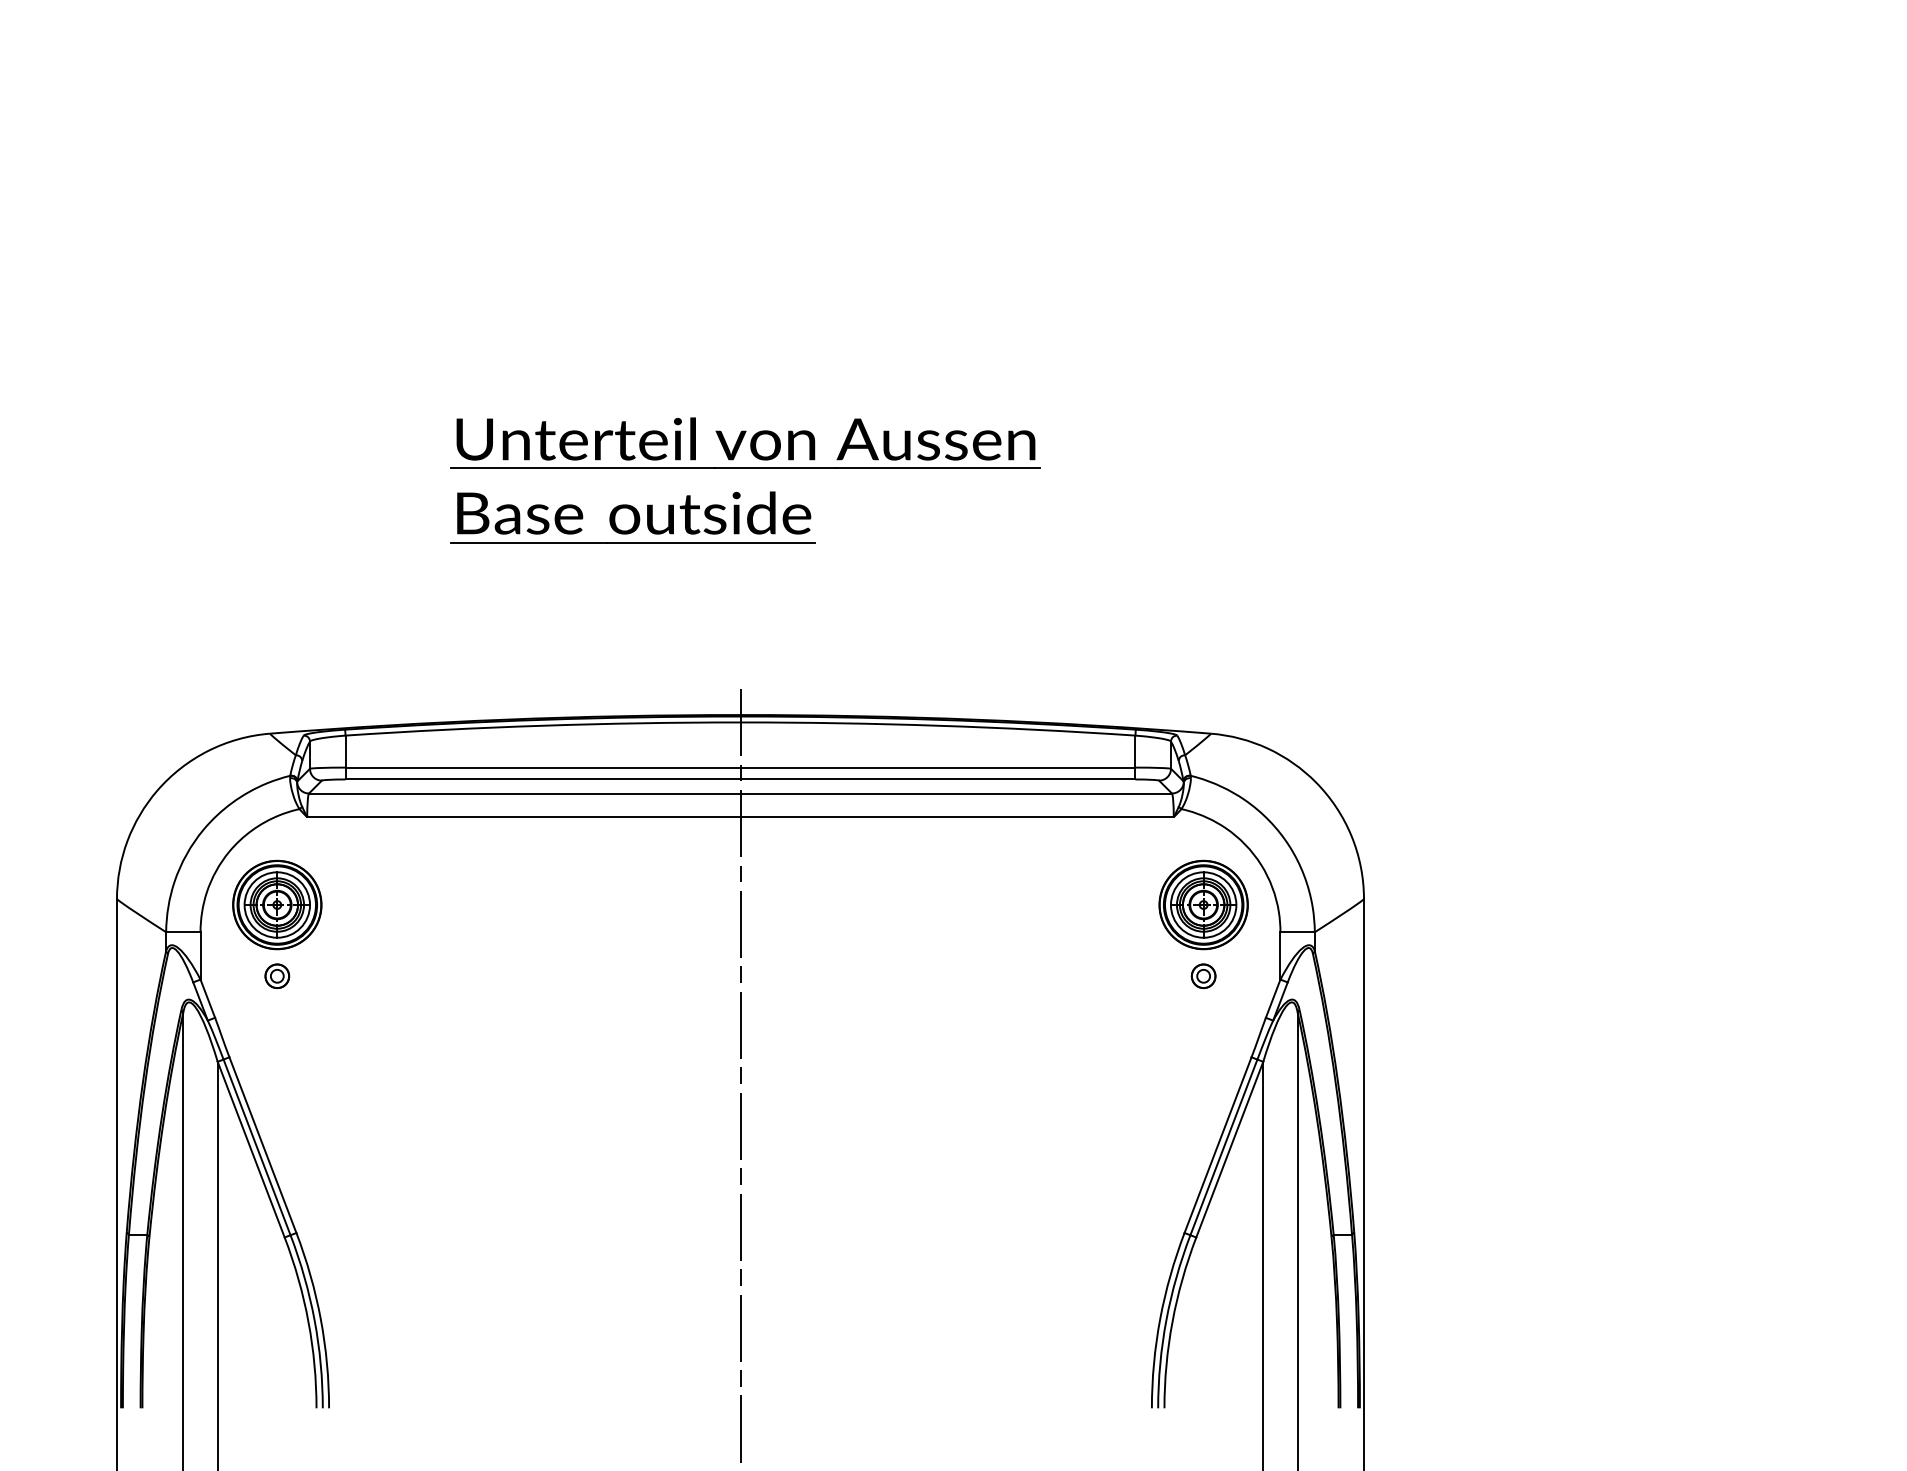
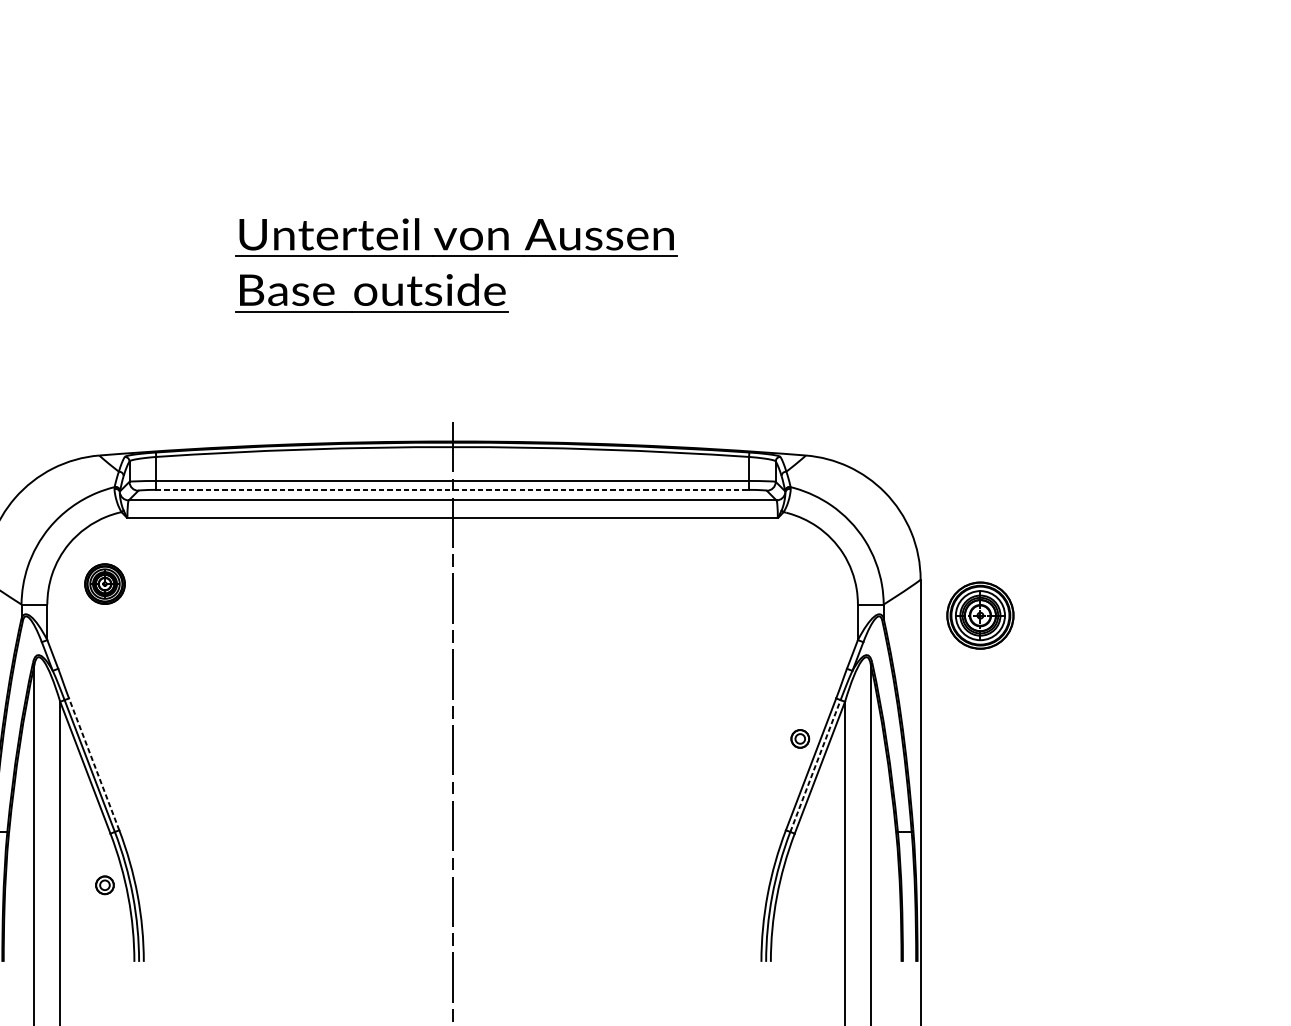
line: (740, 779) -> (452, 489), solid -> dashed
part: (277, 904) -> (105, 583), size x0.6
part: (1203, 904) -> (980, 615), moved
part: (277, 976) -> (105, 885), moved
part: (1203, 976) -> (800, 739), moved
line: (262, 1144) -> (93, 763), solid -> dashed
line: (1224, 1146) -> (815, 765), solid -> dashed

